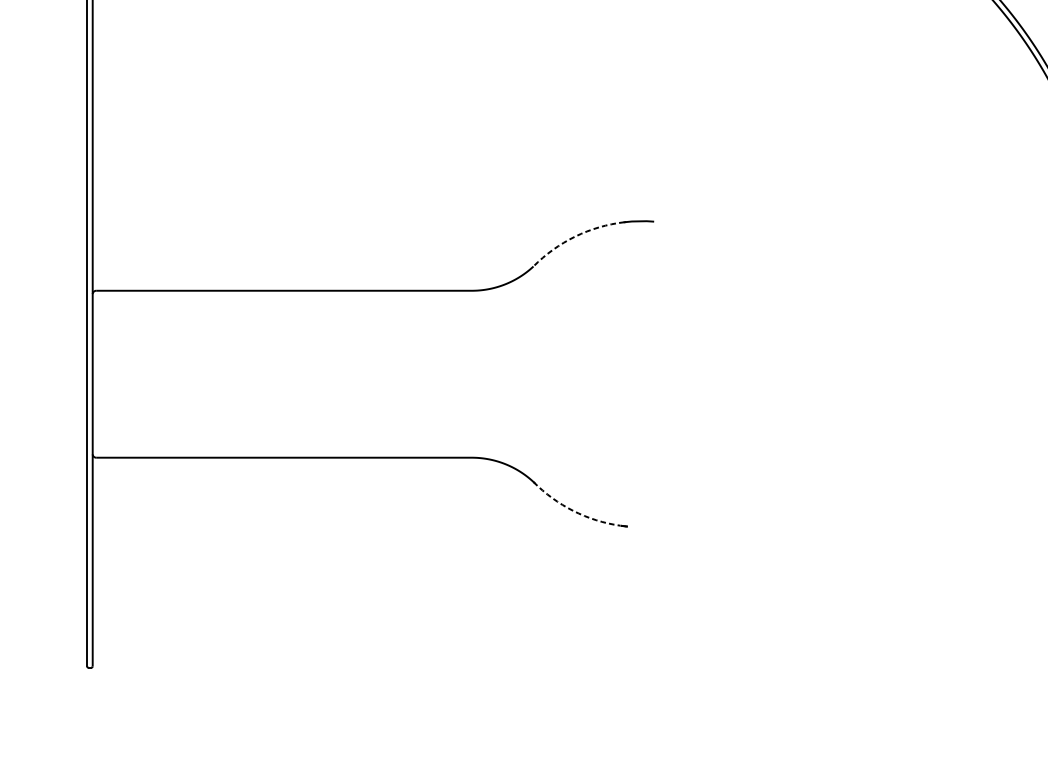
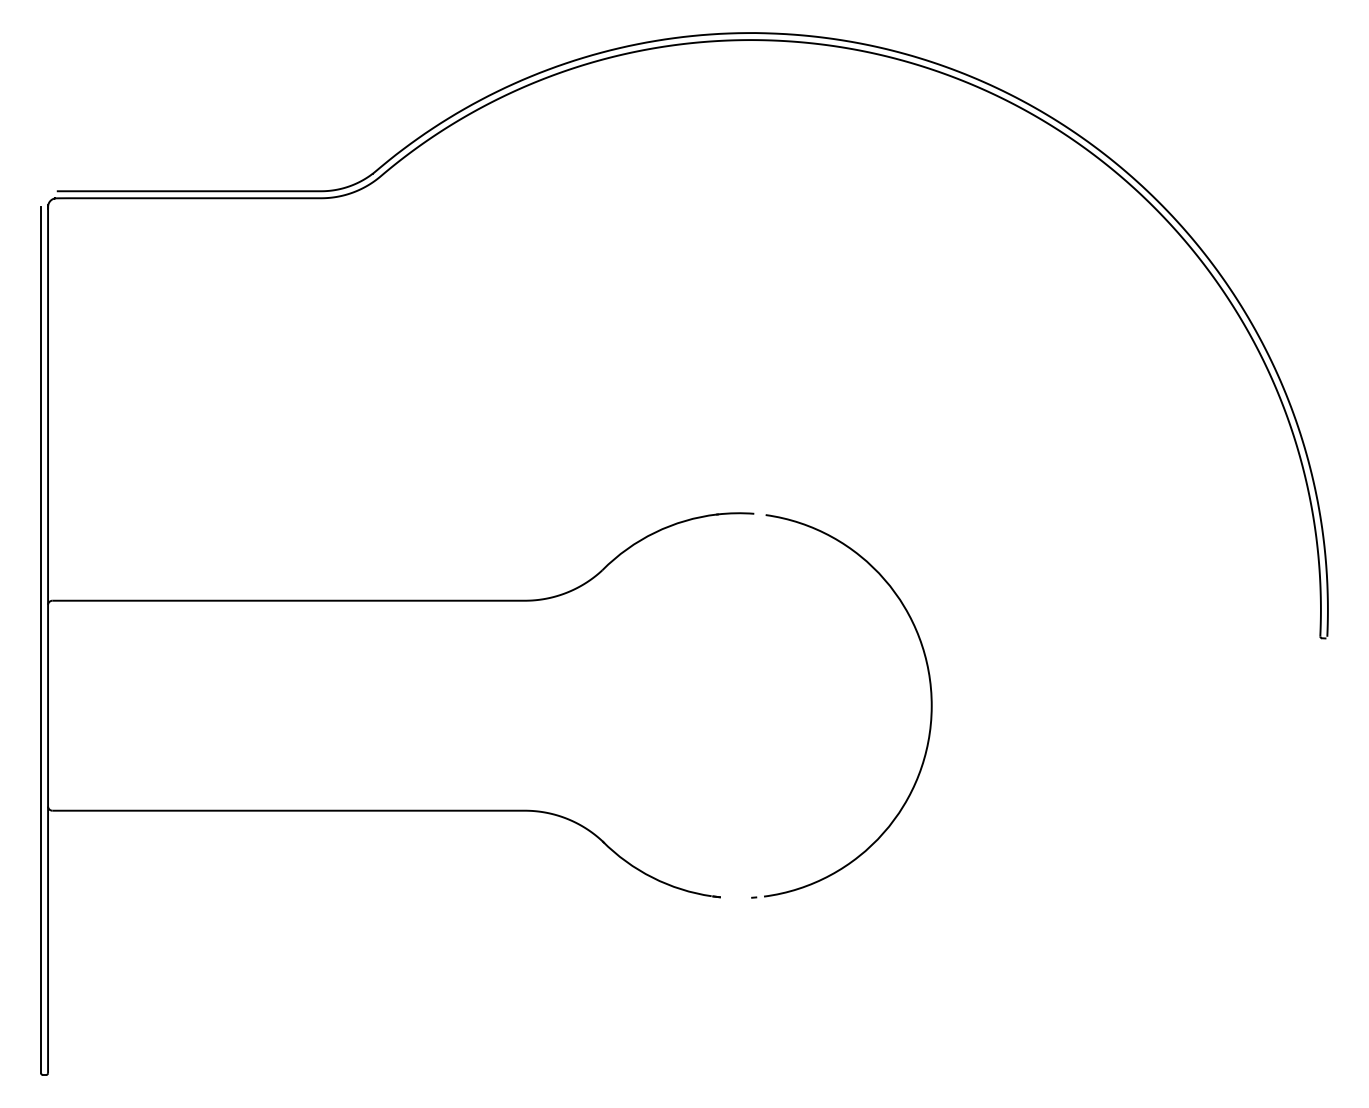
arc: (575, 236) -> (655, 532), dashed -> solid
part: (794, 374) -> (930, 706), added
arc: (573, 510) -> (652, 877), dashed -> solid

